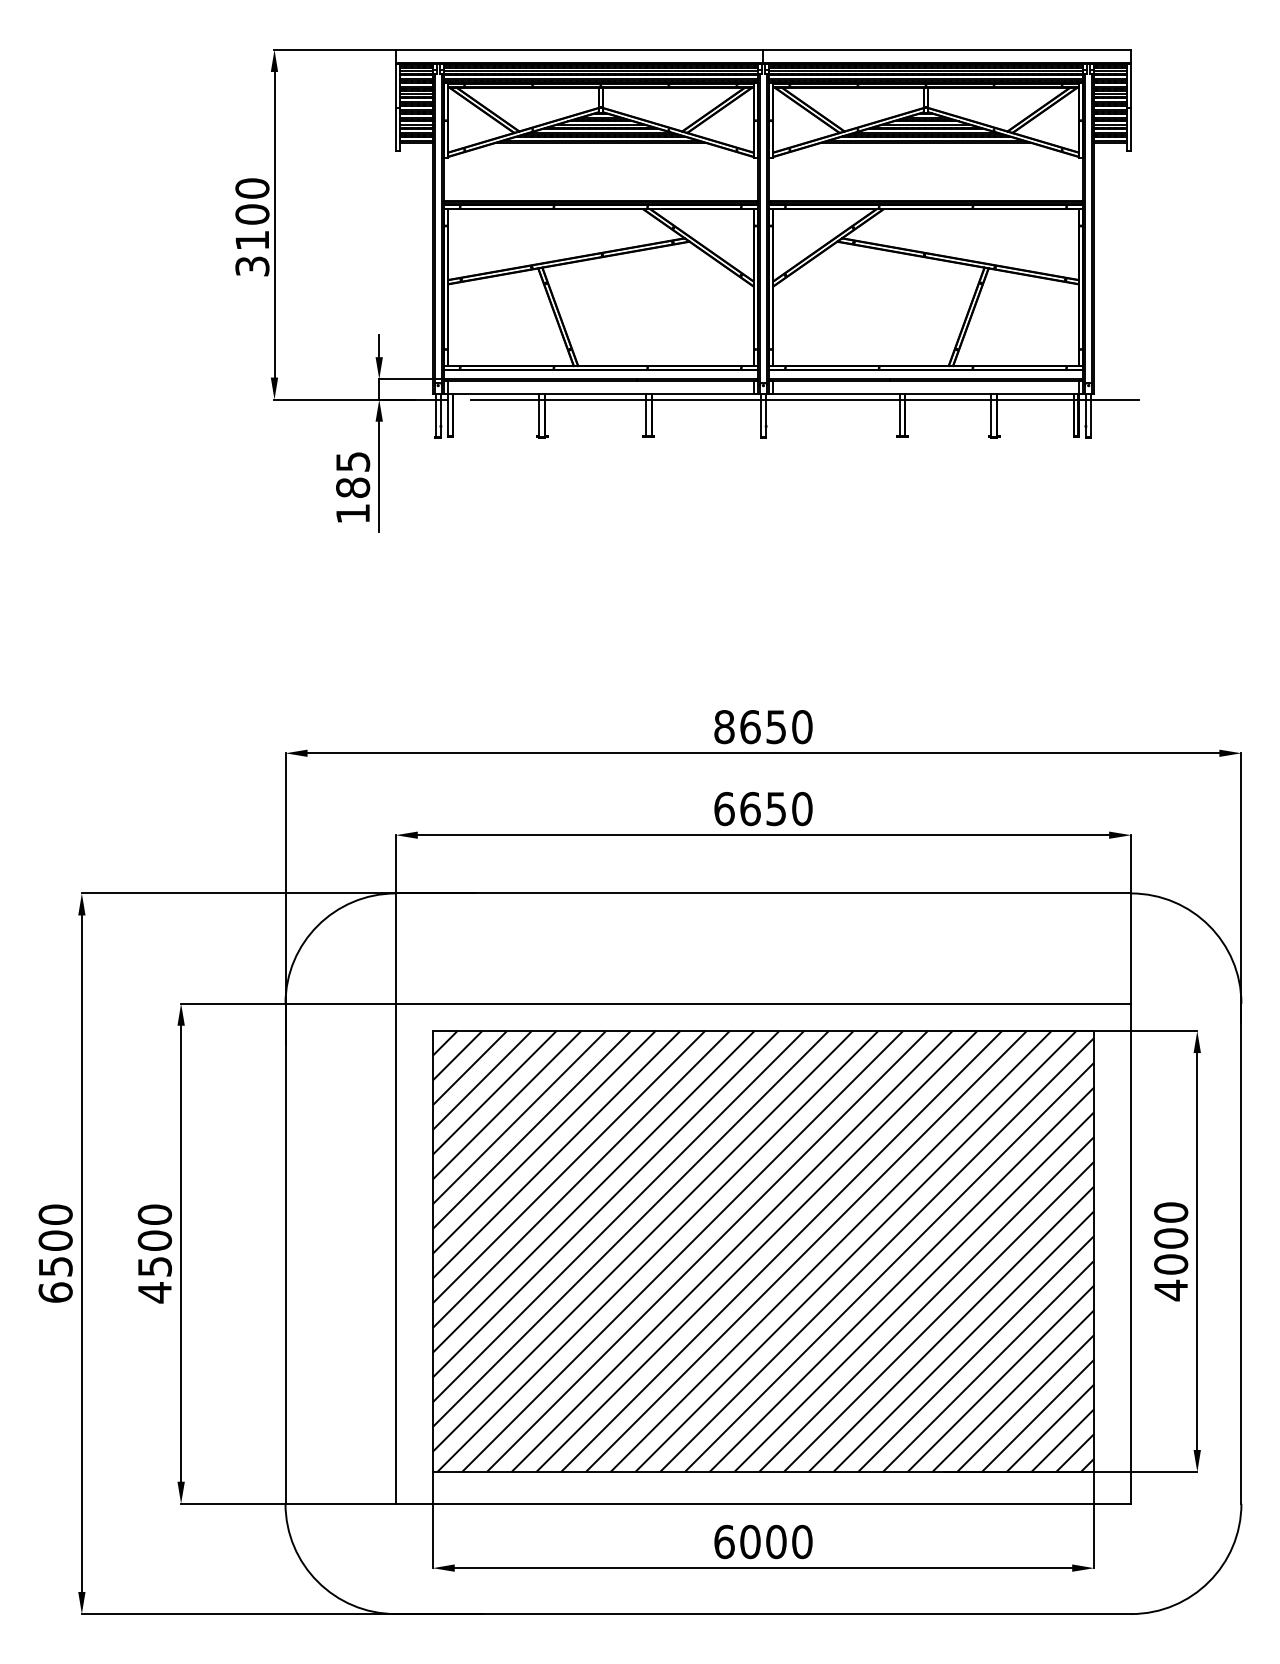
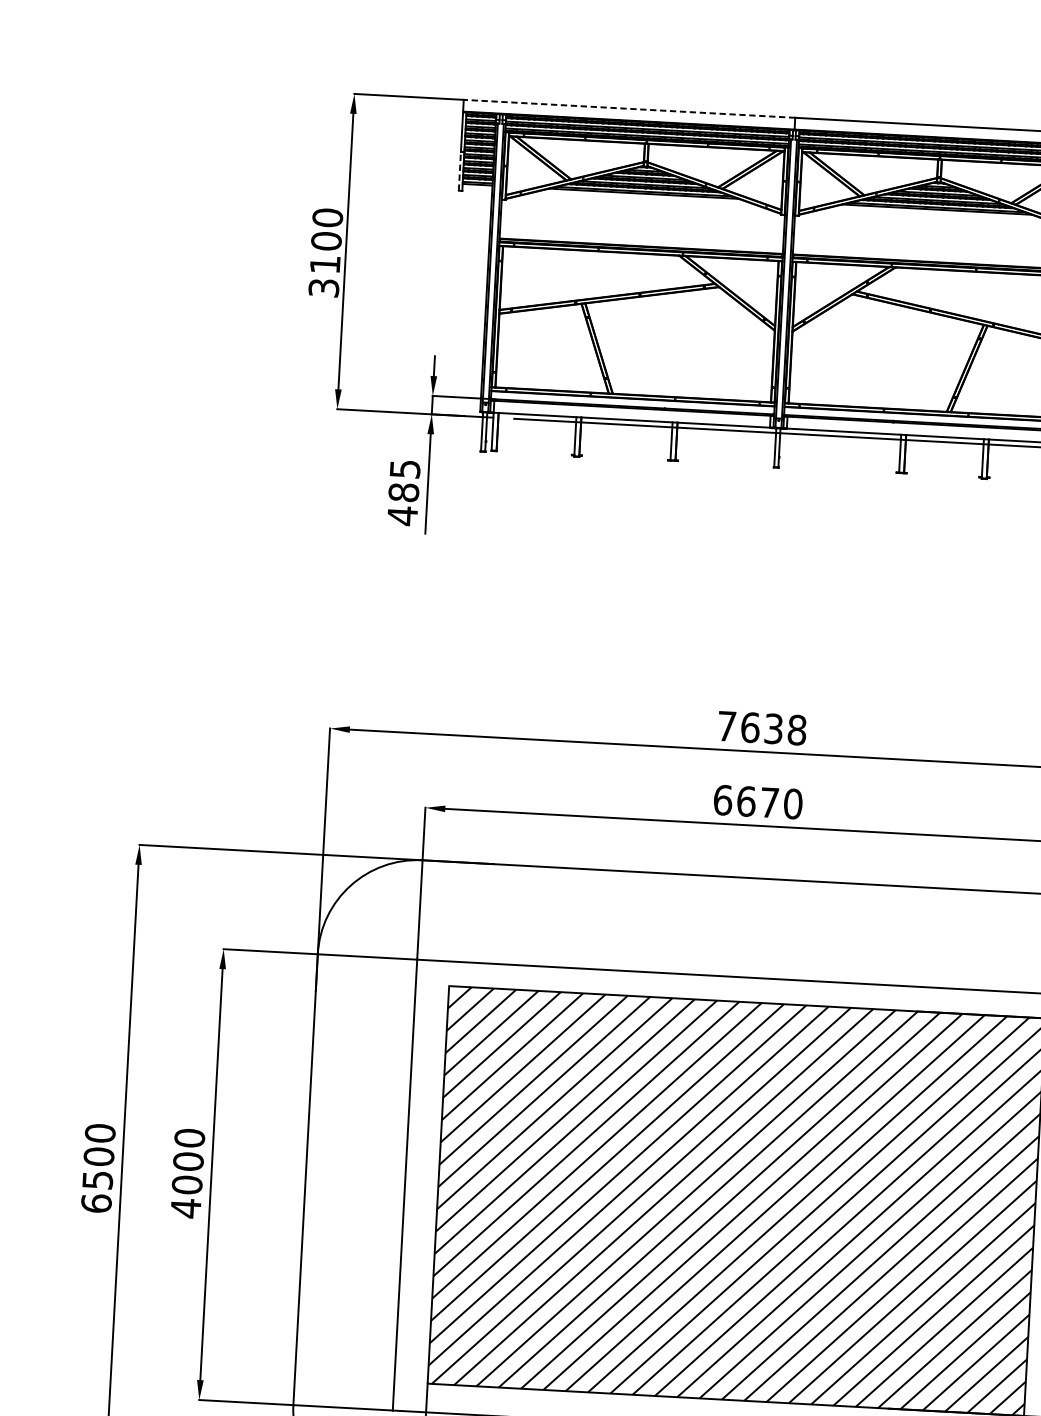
line: (579, 49) -> (629, 108), solid -> dashed
line: (395, 129) -> (459, 171), solid -> dashed
text: (352, 513) -> (402, 515), 185 -> 485
text: (763, 727) -> (762, 728), 8650 -> 7638
text: (775, 809) -> (768, 803), 6650 -> 6670
text: (154, 1266) -> (186, 1184), 4500 -> 4000

